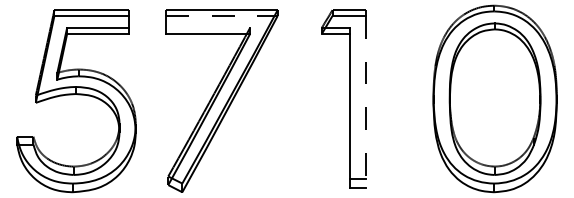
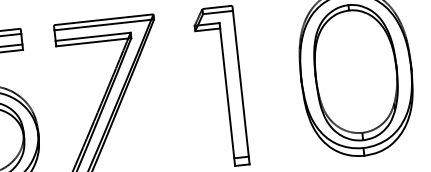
line: (221, 15) -> (103, 24), dashed -> solid
line: (208, 27) -> (93, 36), added
line: (366, 102) -> (241, 88), dashed -> solid

